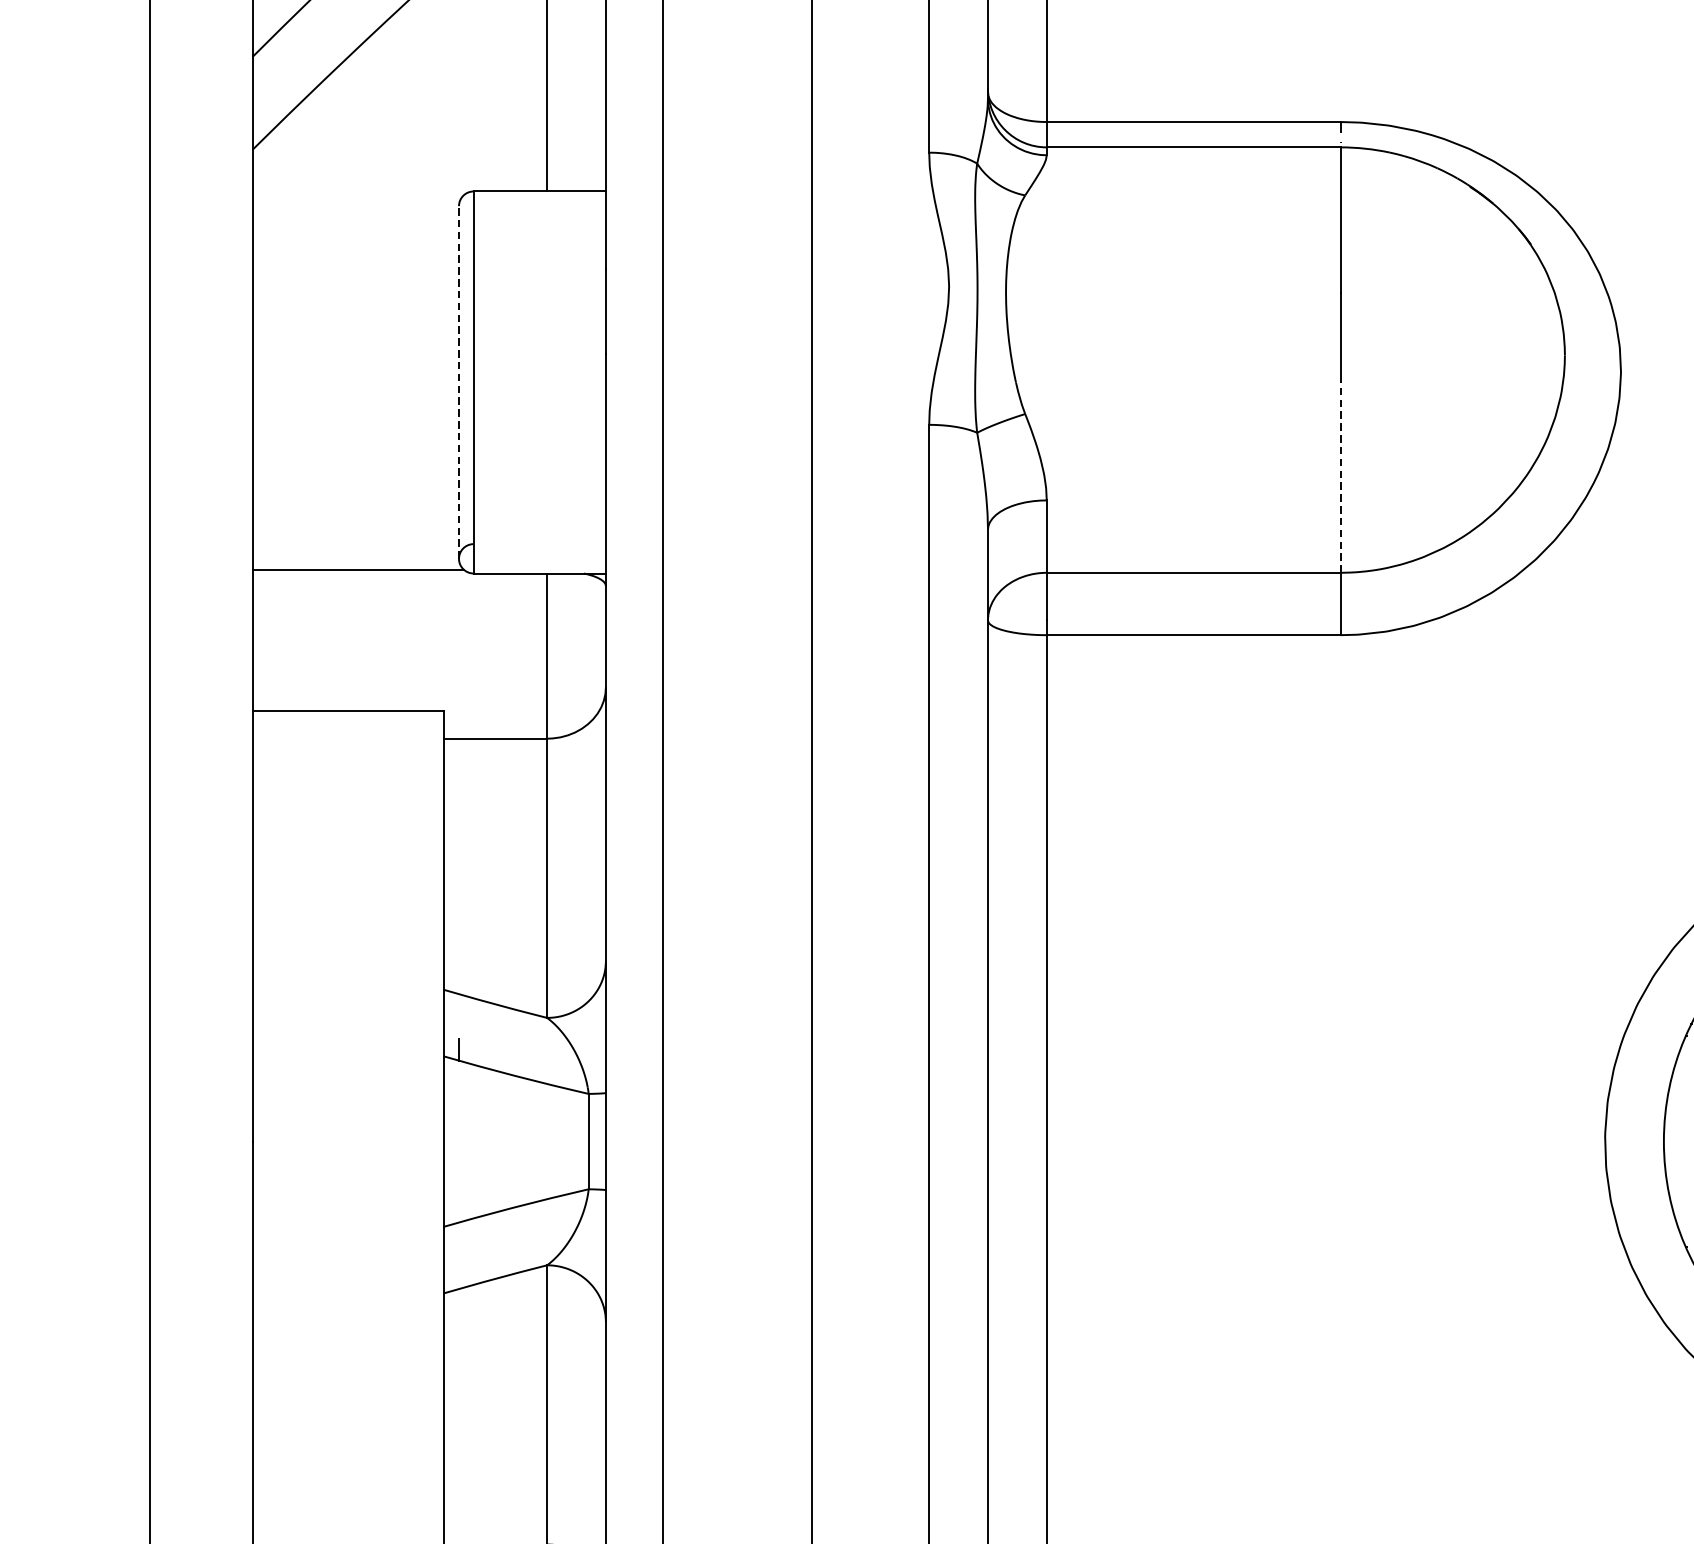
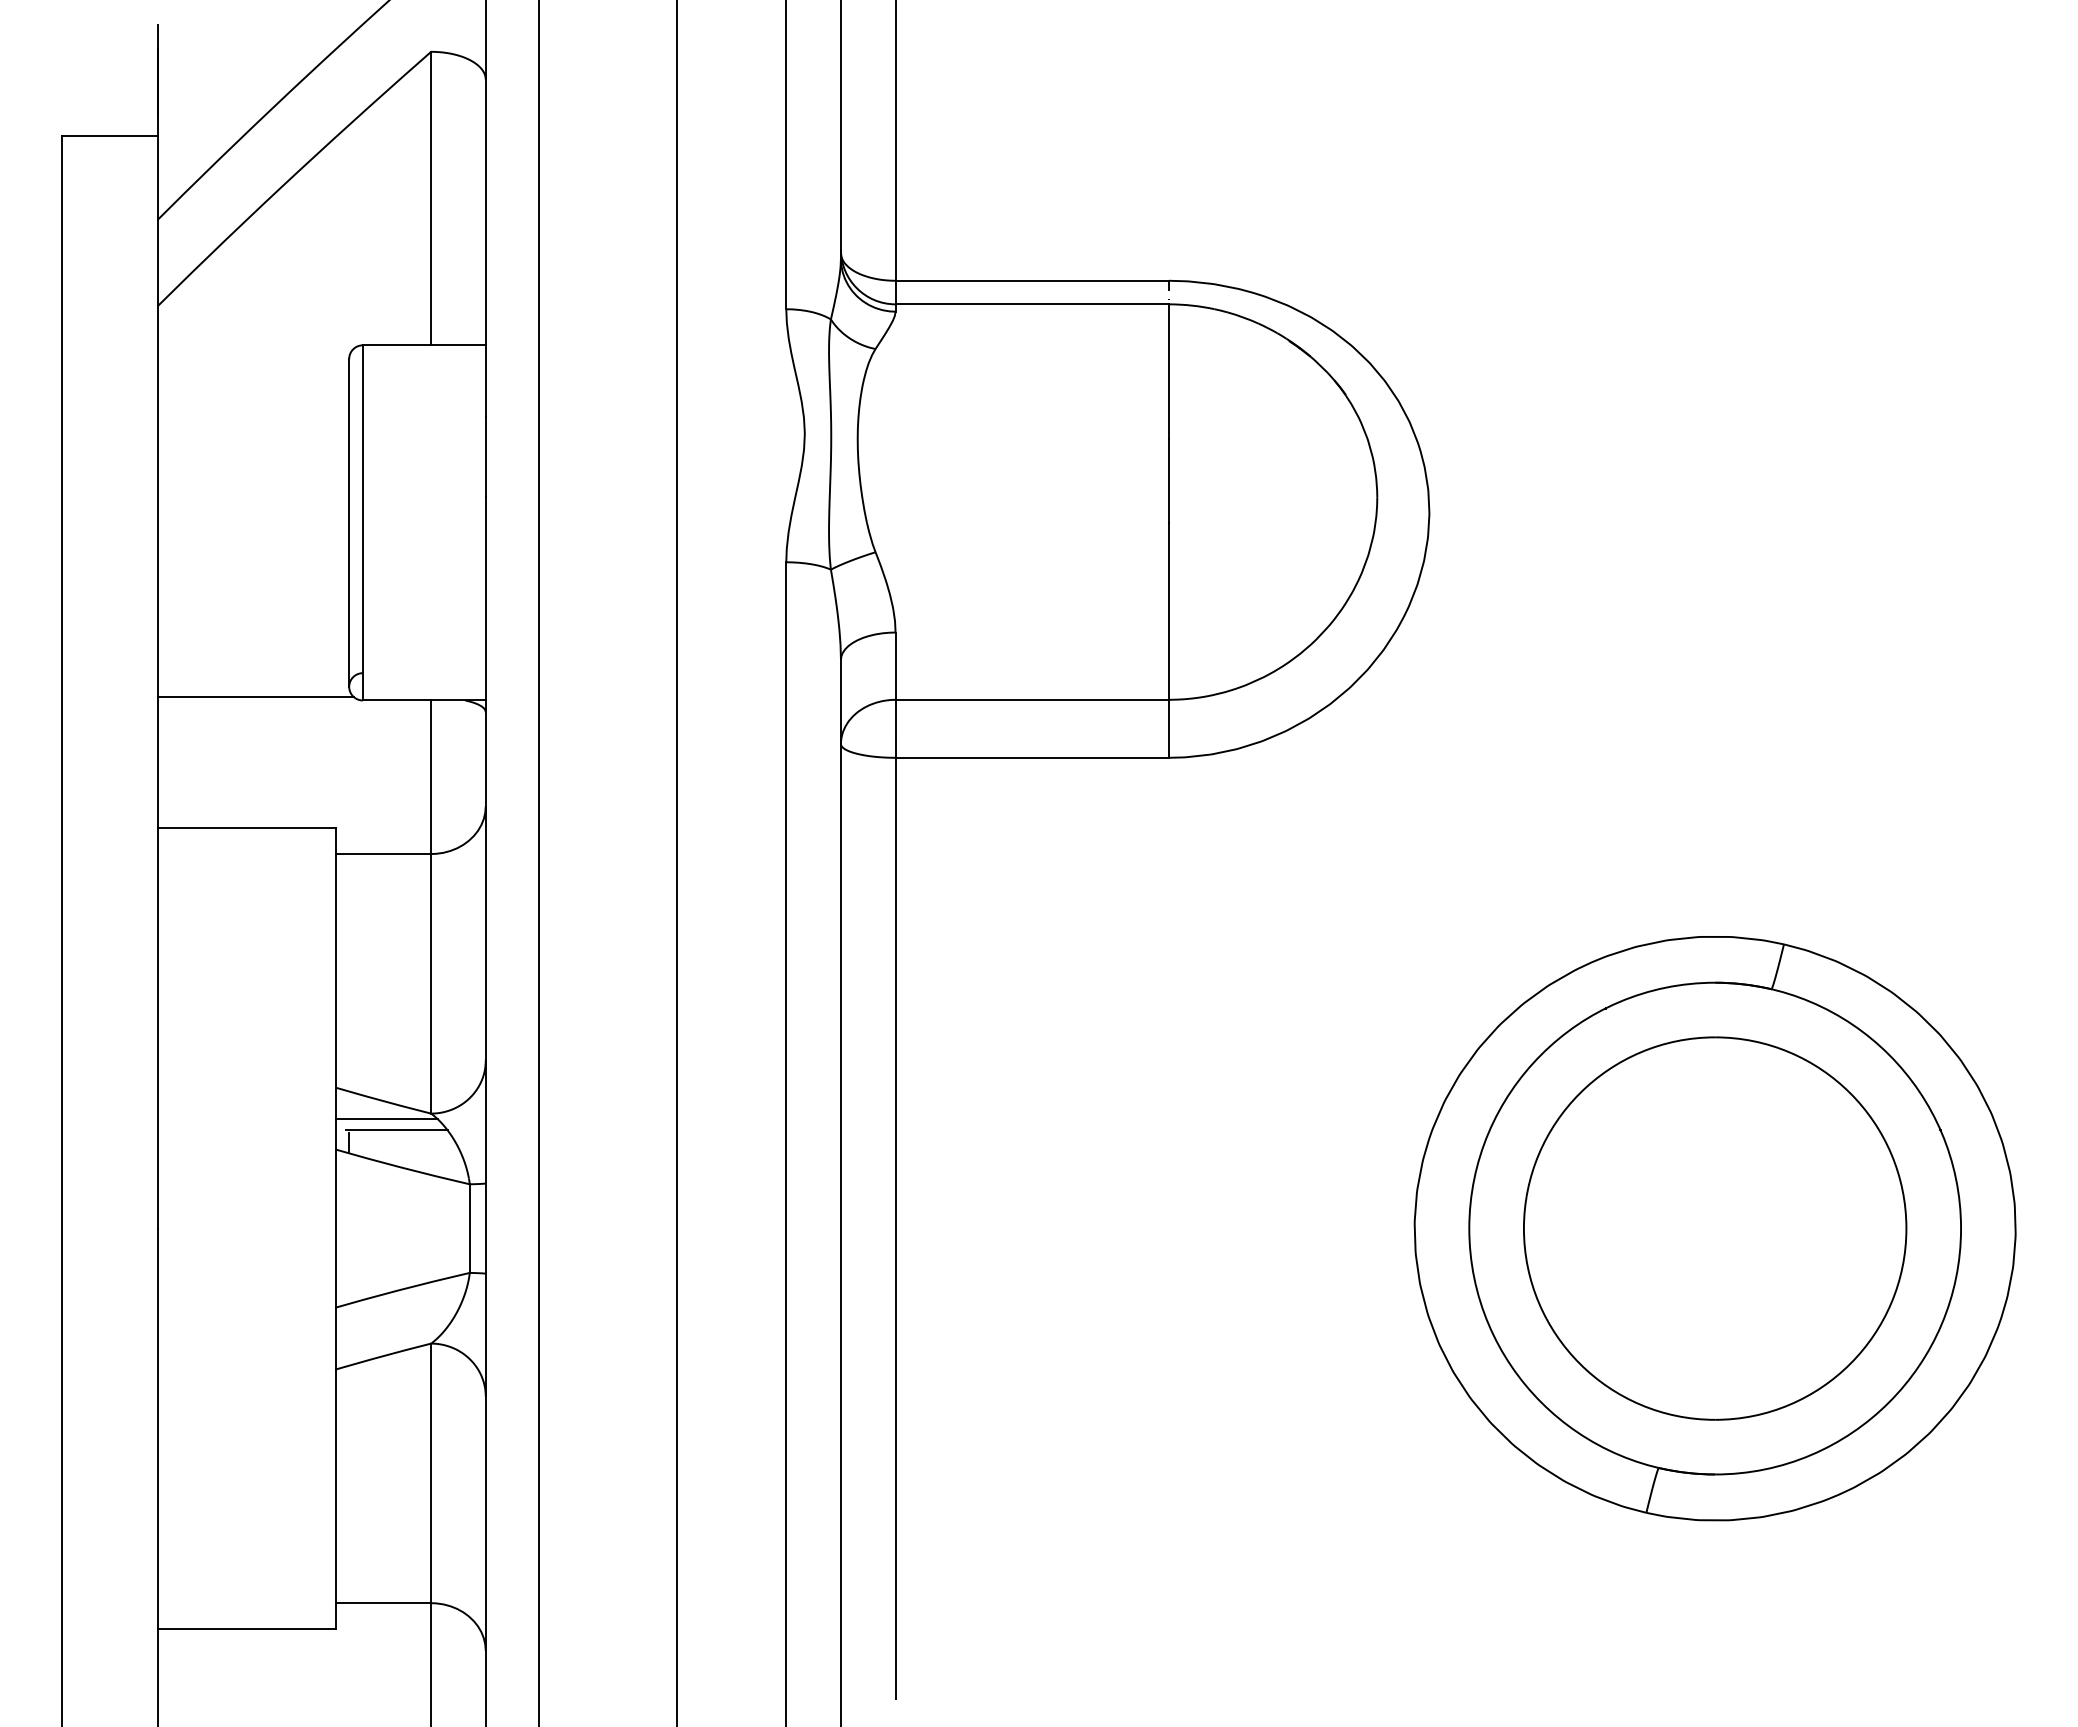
line: (459, 382) -> (349, 522), dashed -> solid
line: (1340, 476) -> (1168, 610), dashed -> solid
line: (499, 1024) -> (386, 1119), added
line: (509, 1036) -> (396, 1130), added

